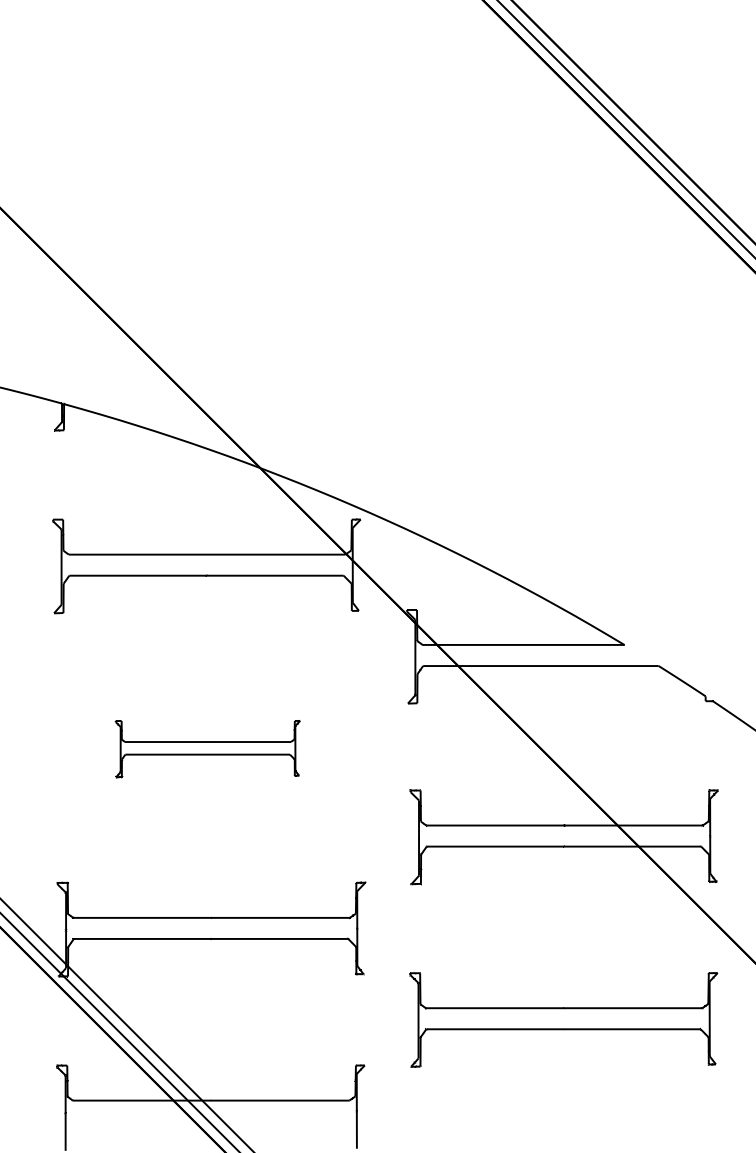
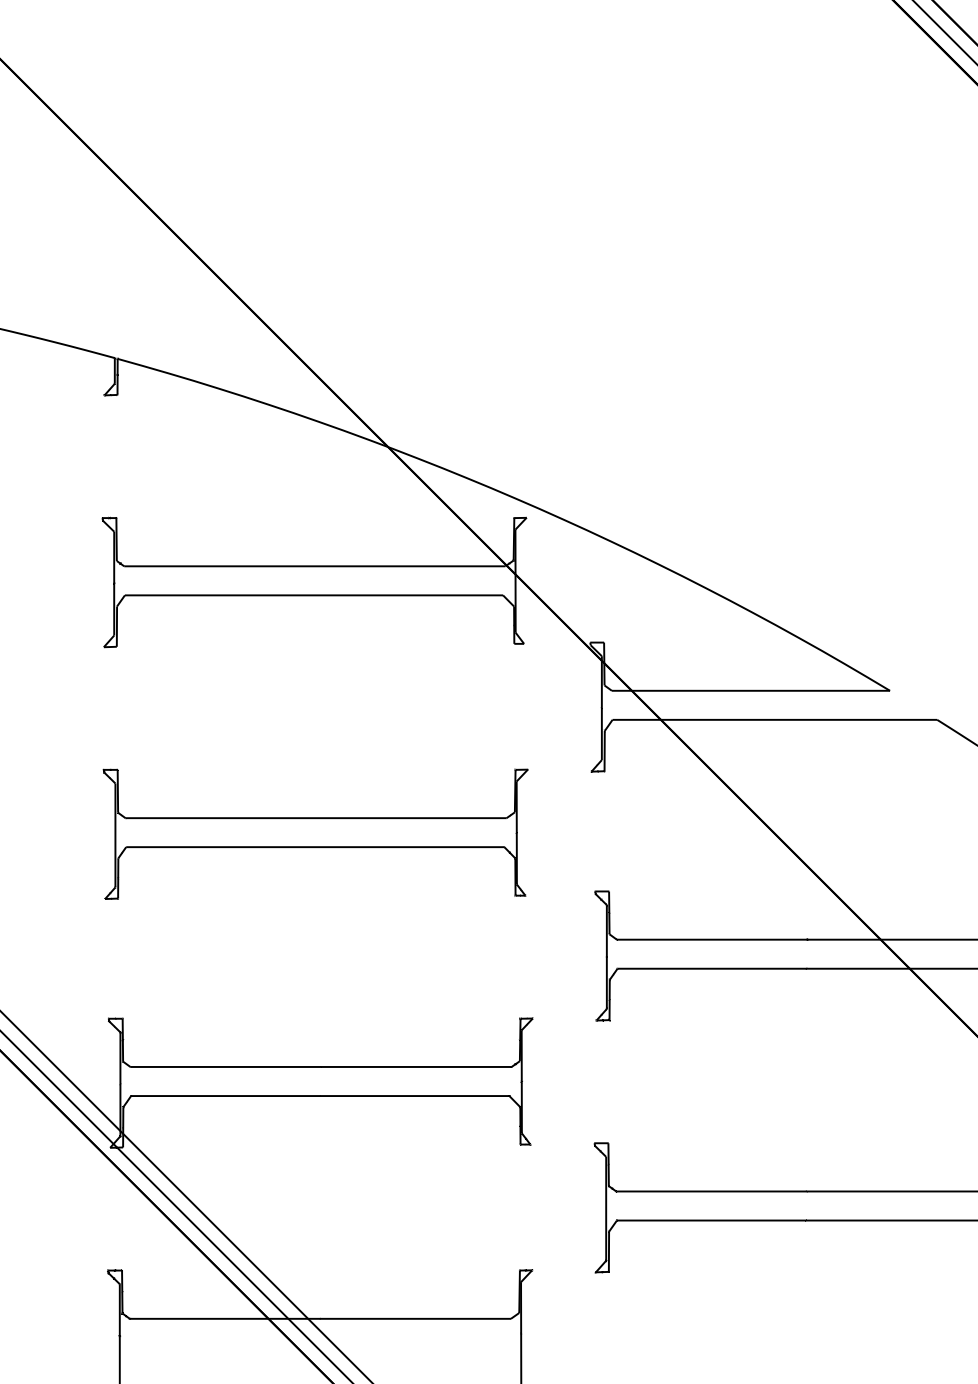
part: (207, 748) -> (315, 833), size x1.67

